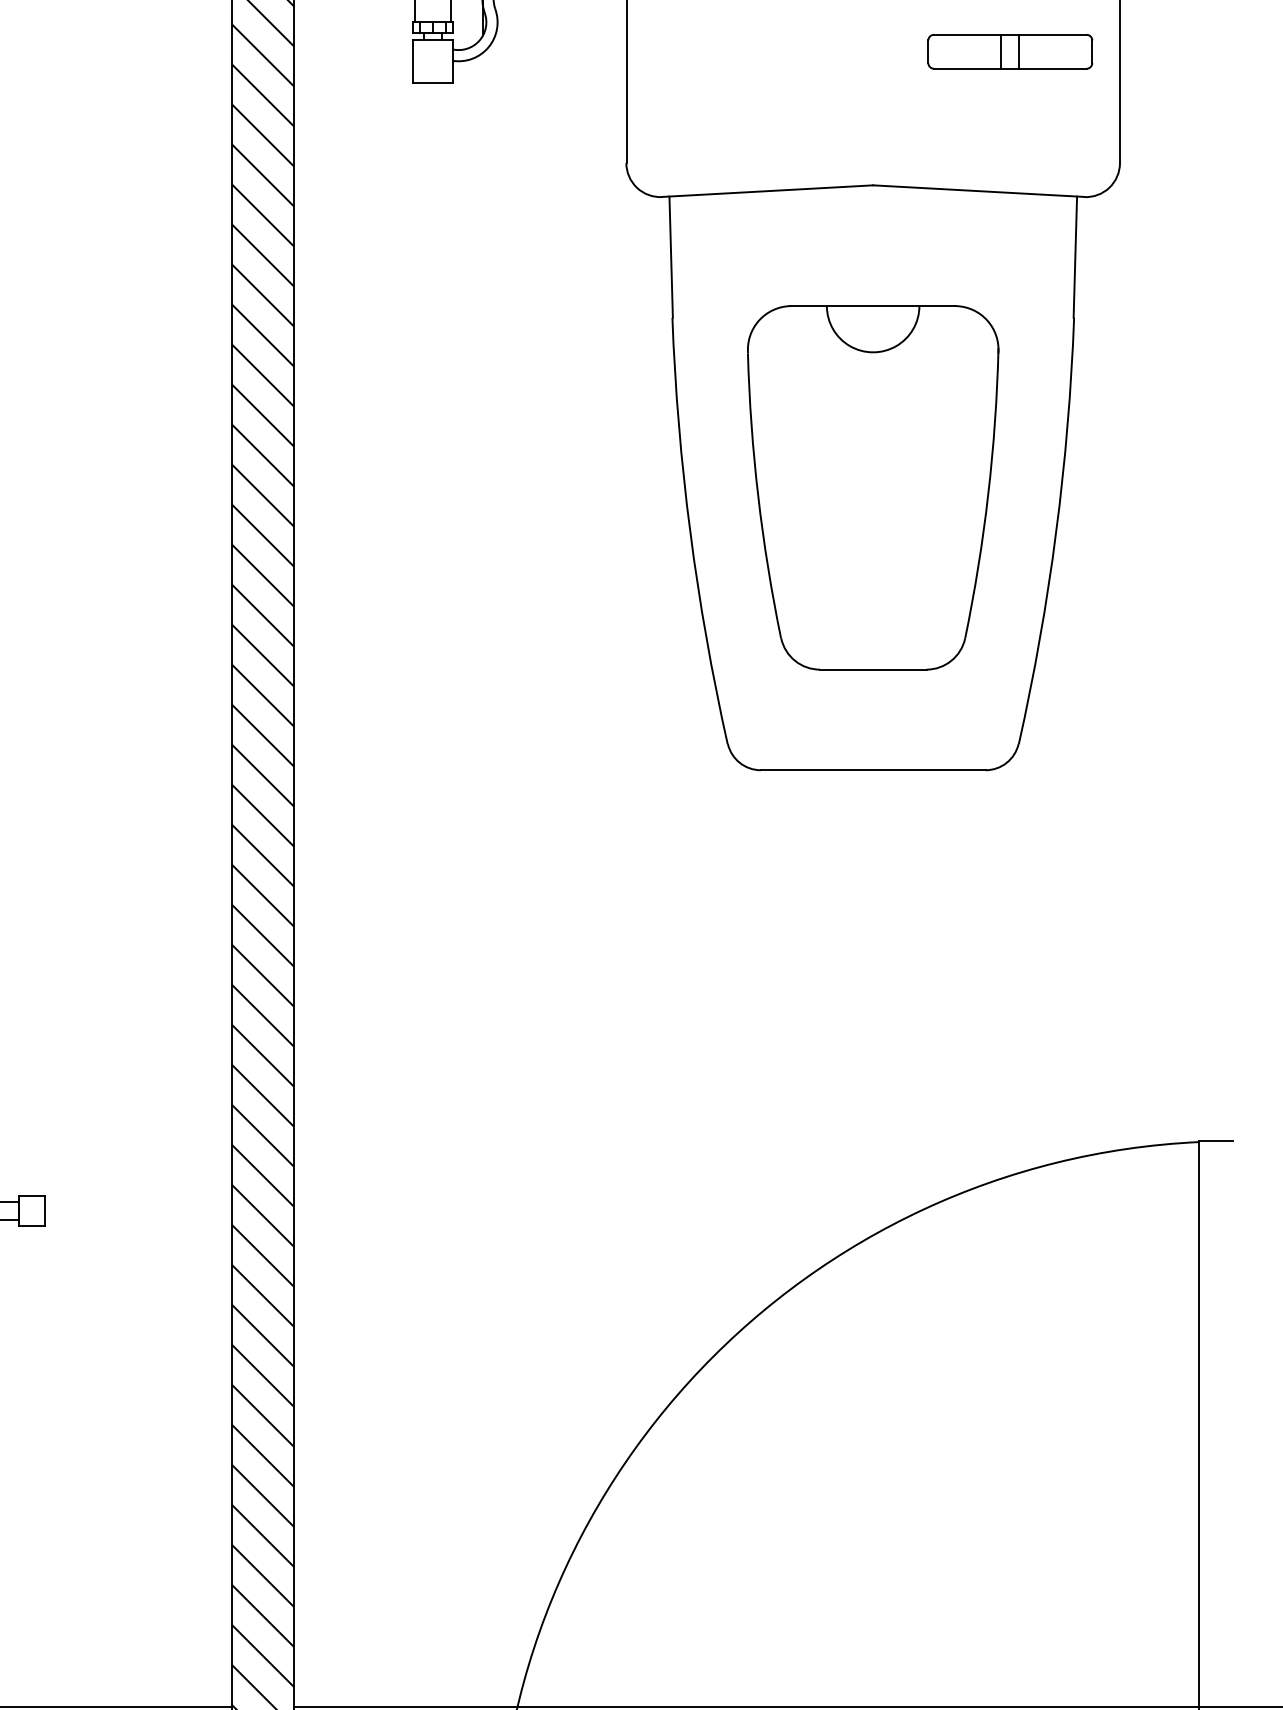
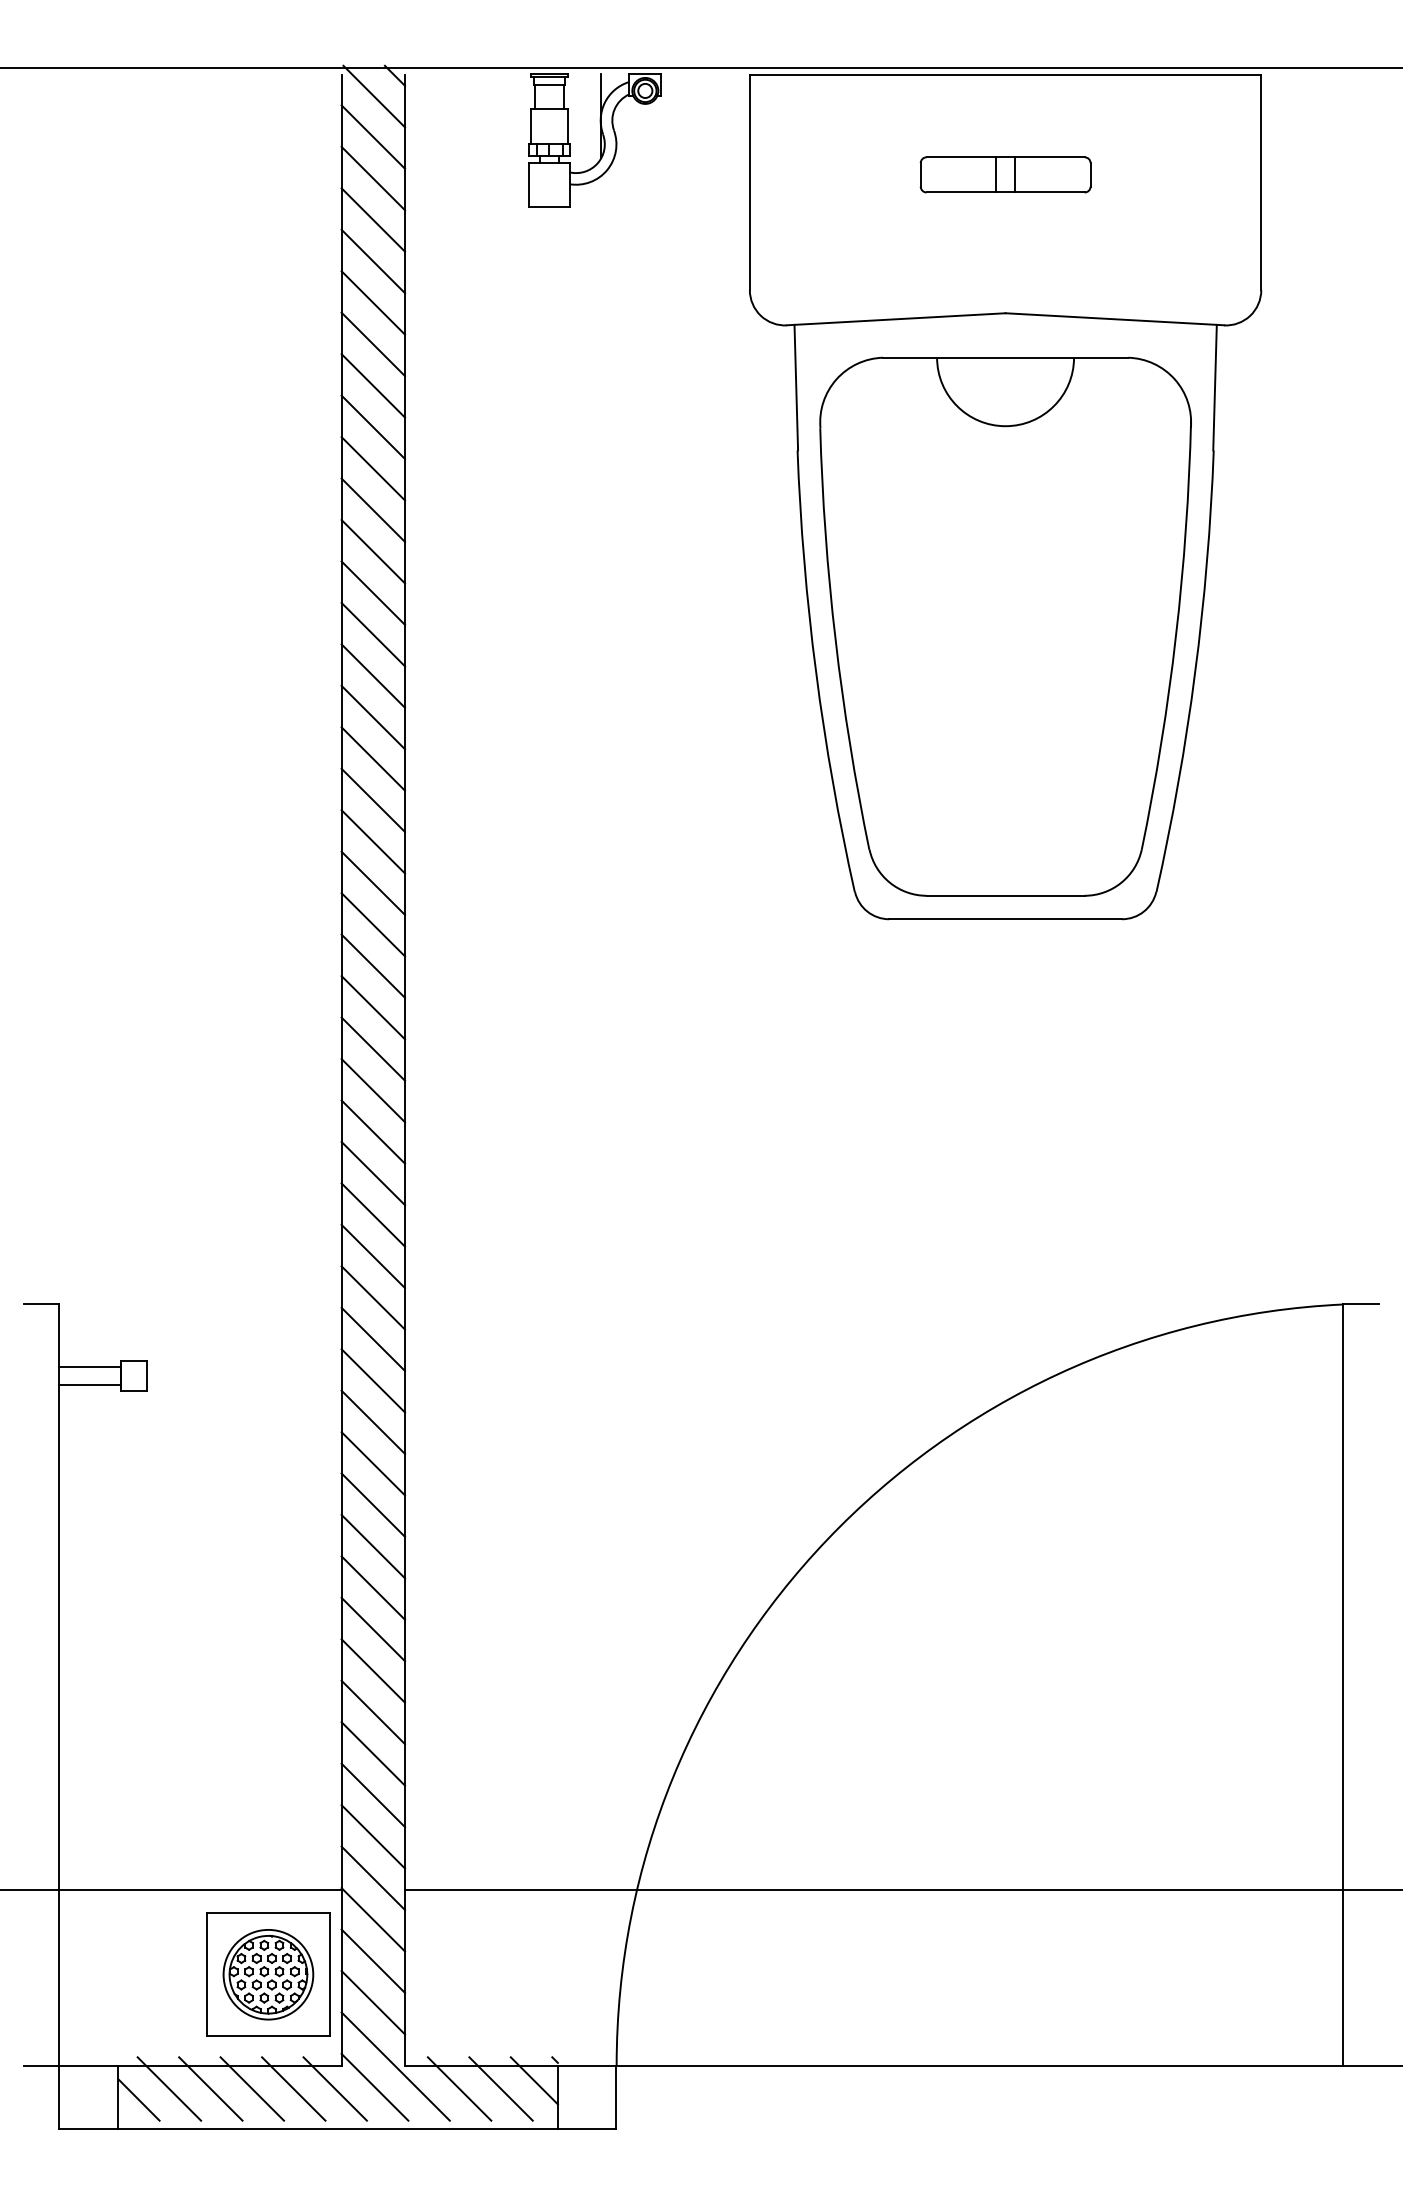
part: (1010, 51) -> (1005, 174), moved
part: (873, 487) -> (1005, 626), size x1.43

